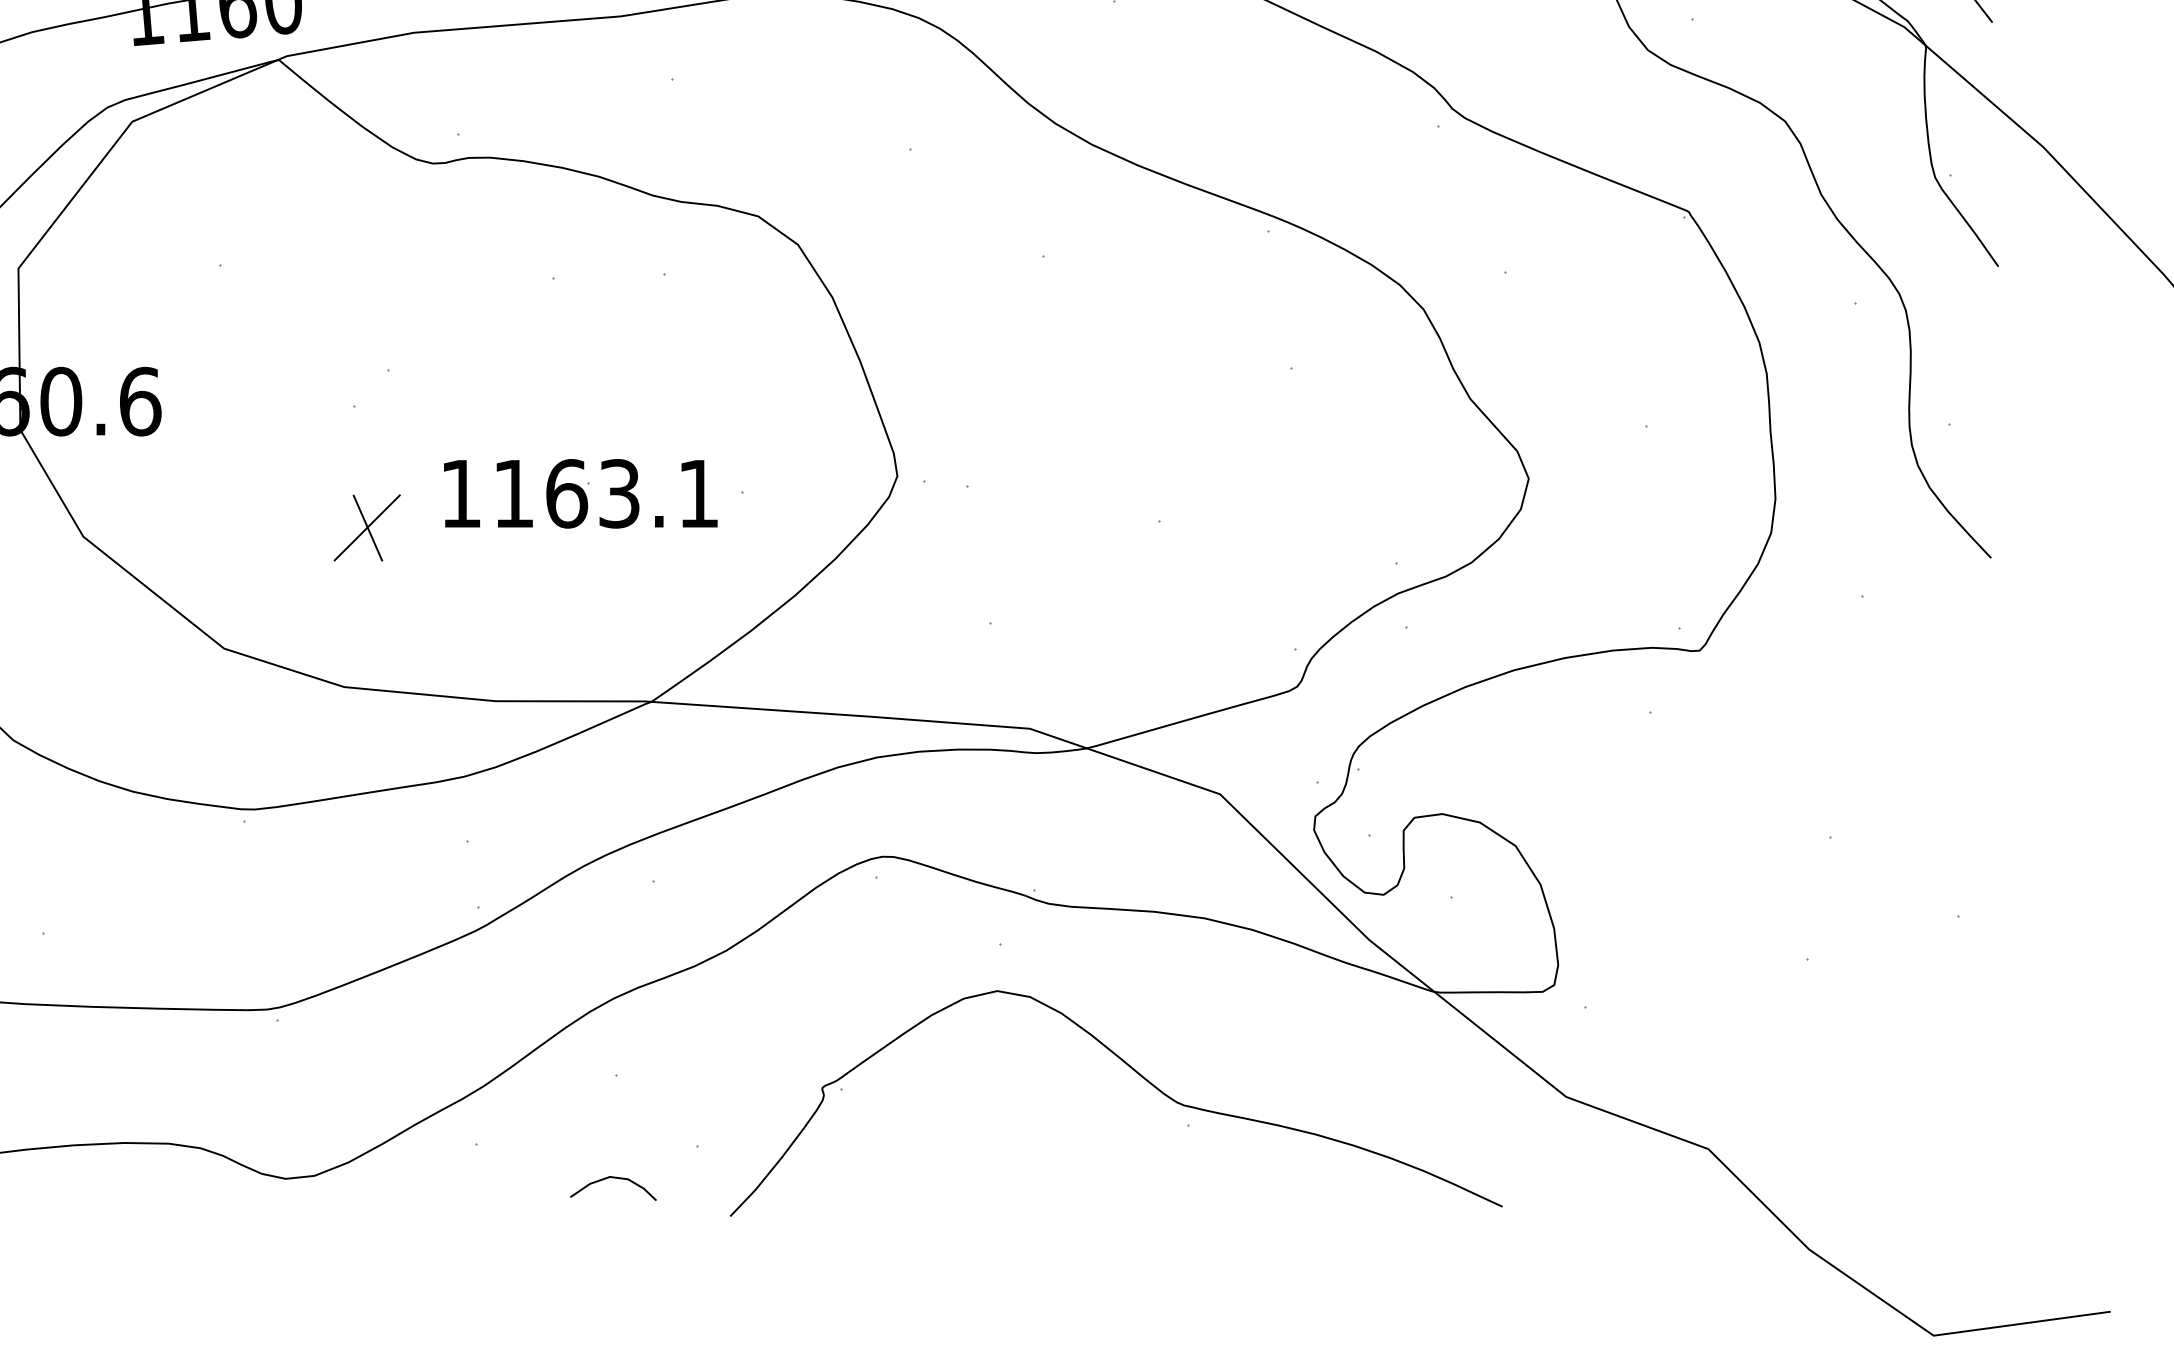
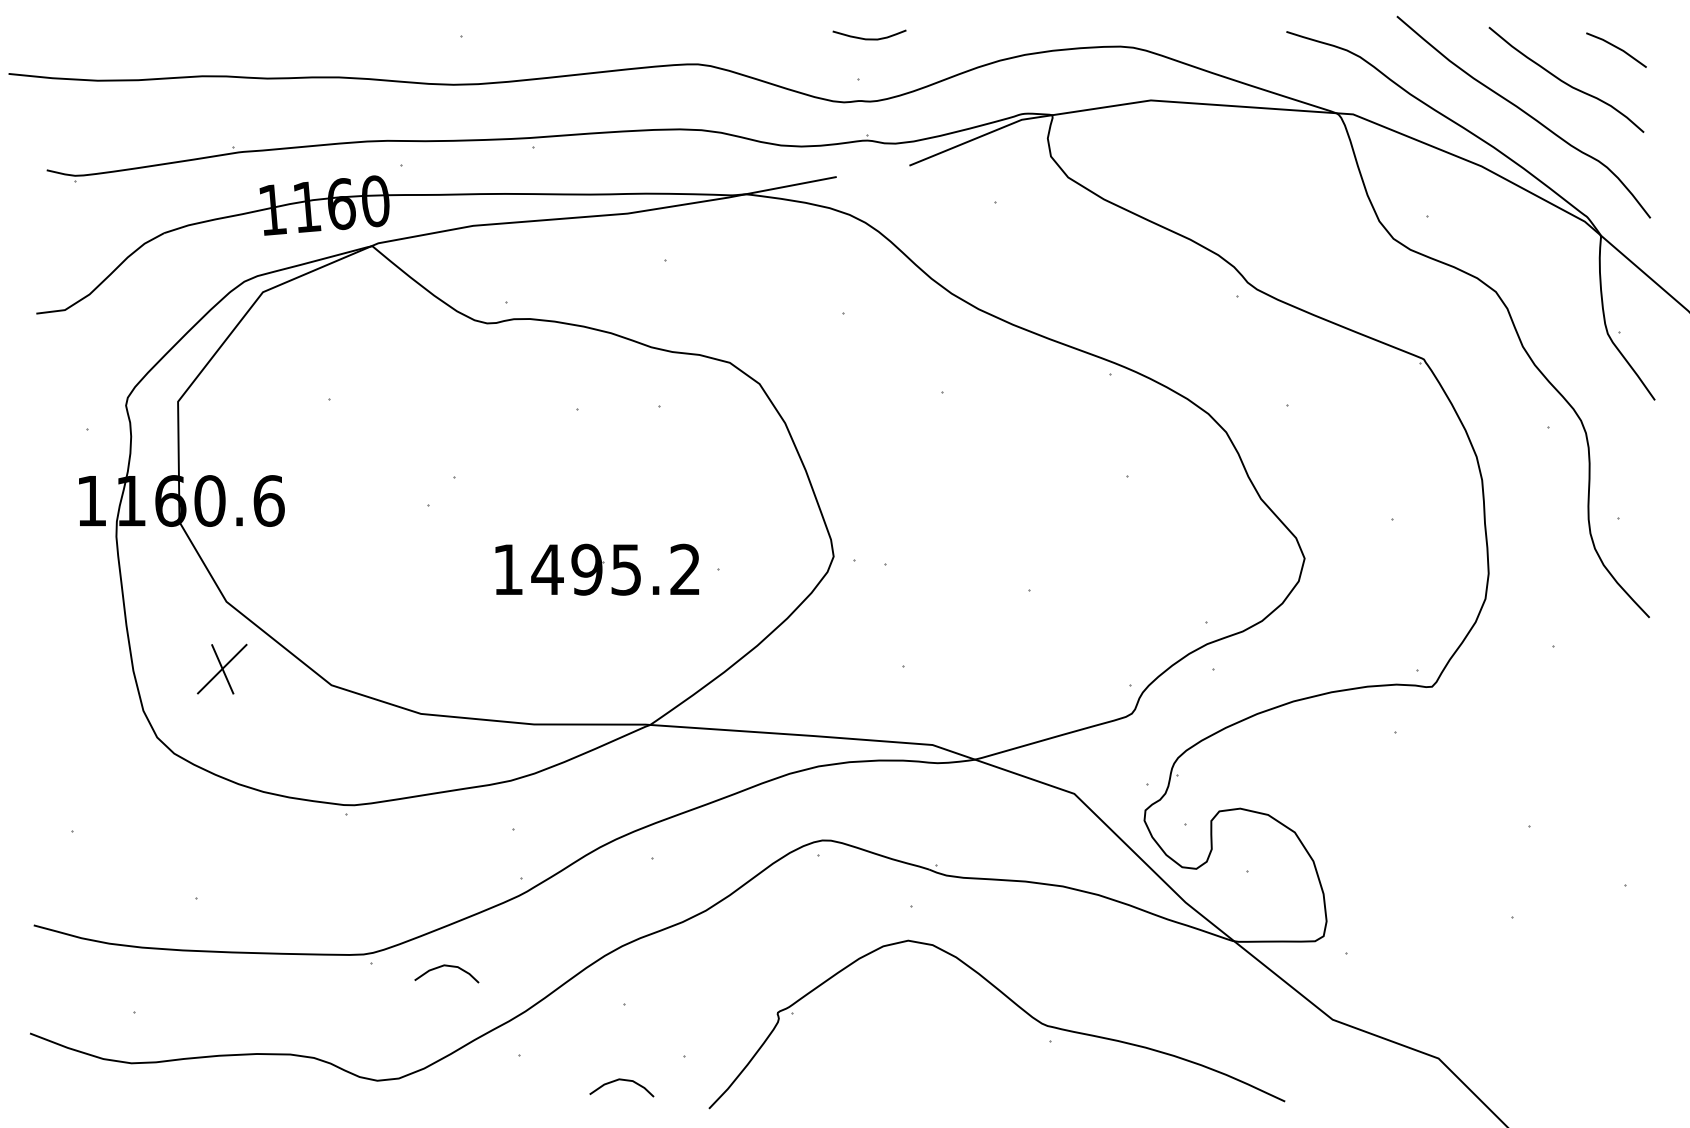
text: (604, 493) -> (615, 569), 1163.1 -> 1495.2
part: (367, 526) -> (222, 668), moved
curve: (378, 1025) -> (446, 966), added

